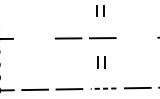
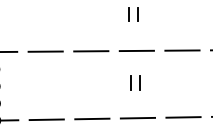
line: (137, 37) -> (182, 50), added
line: (34, 38) -> (45, 51), added
line: (103, 88) -> (137, 118), dashed -> solid

